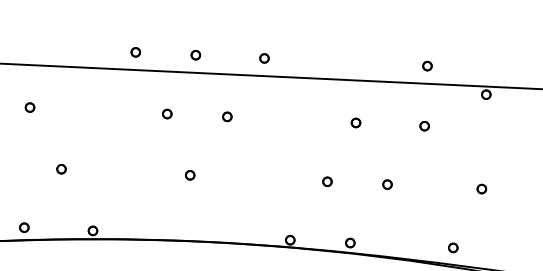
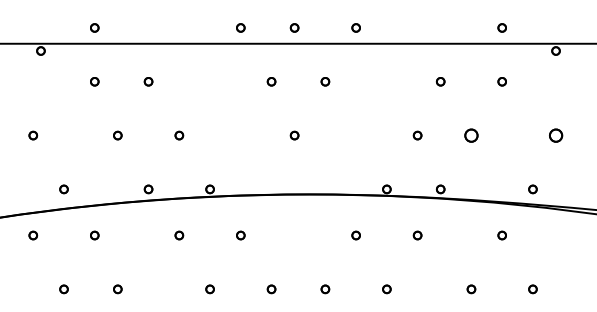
part: (387, 184) -> (471, 135), size x1.6
part: (481, 188) -> (555, 135), size x1.6

